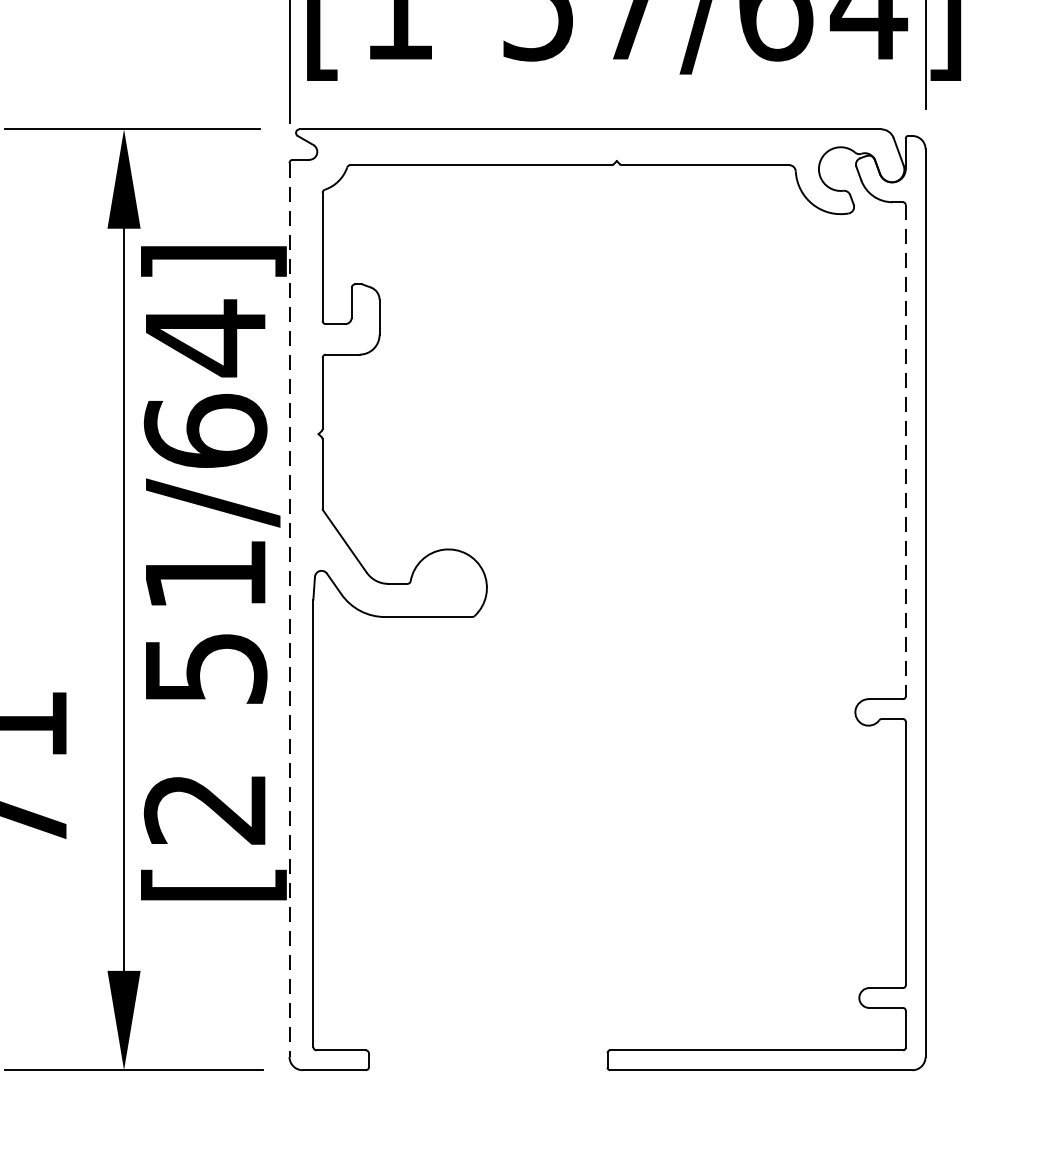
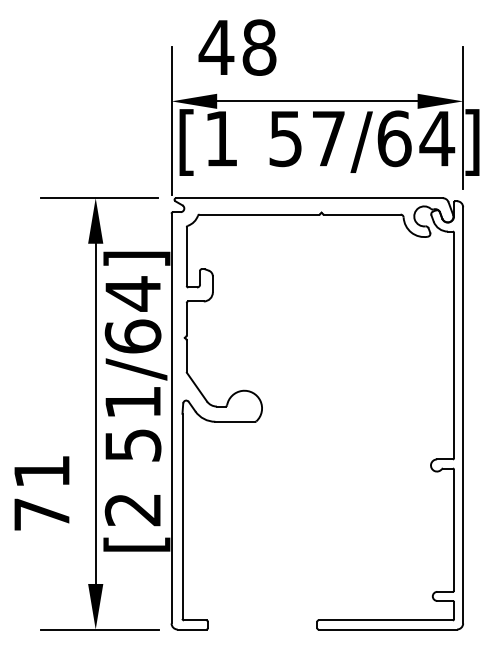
line: (906, 450) -> (454, 345), dashed -> solid
line: (289, 609) -> (171, 418), dashed -> solid

